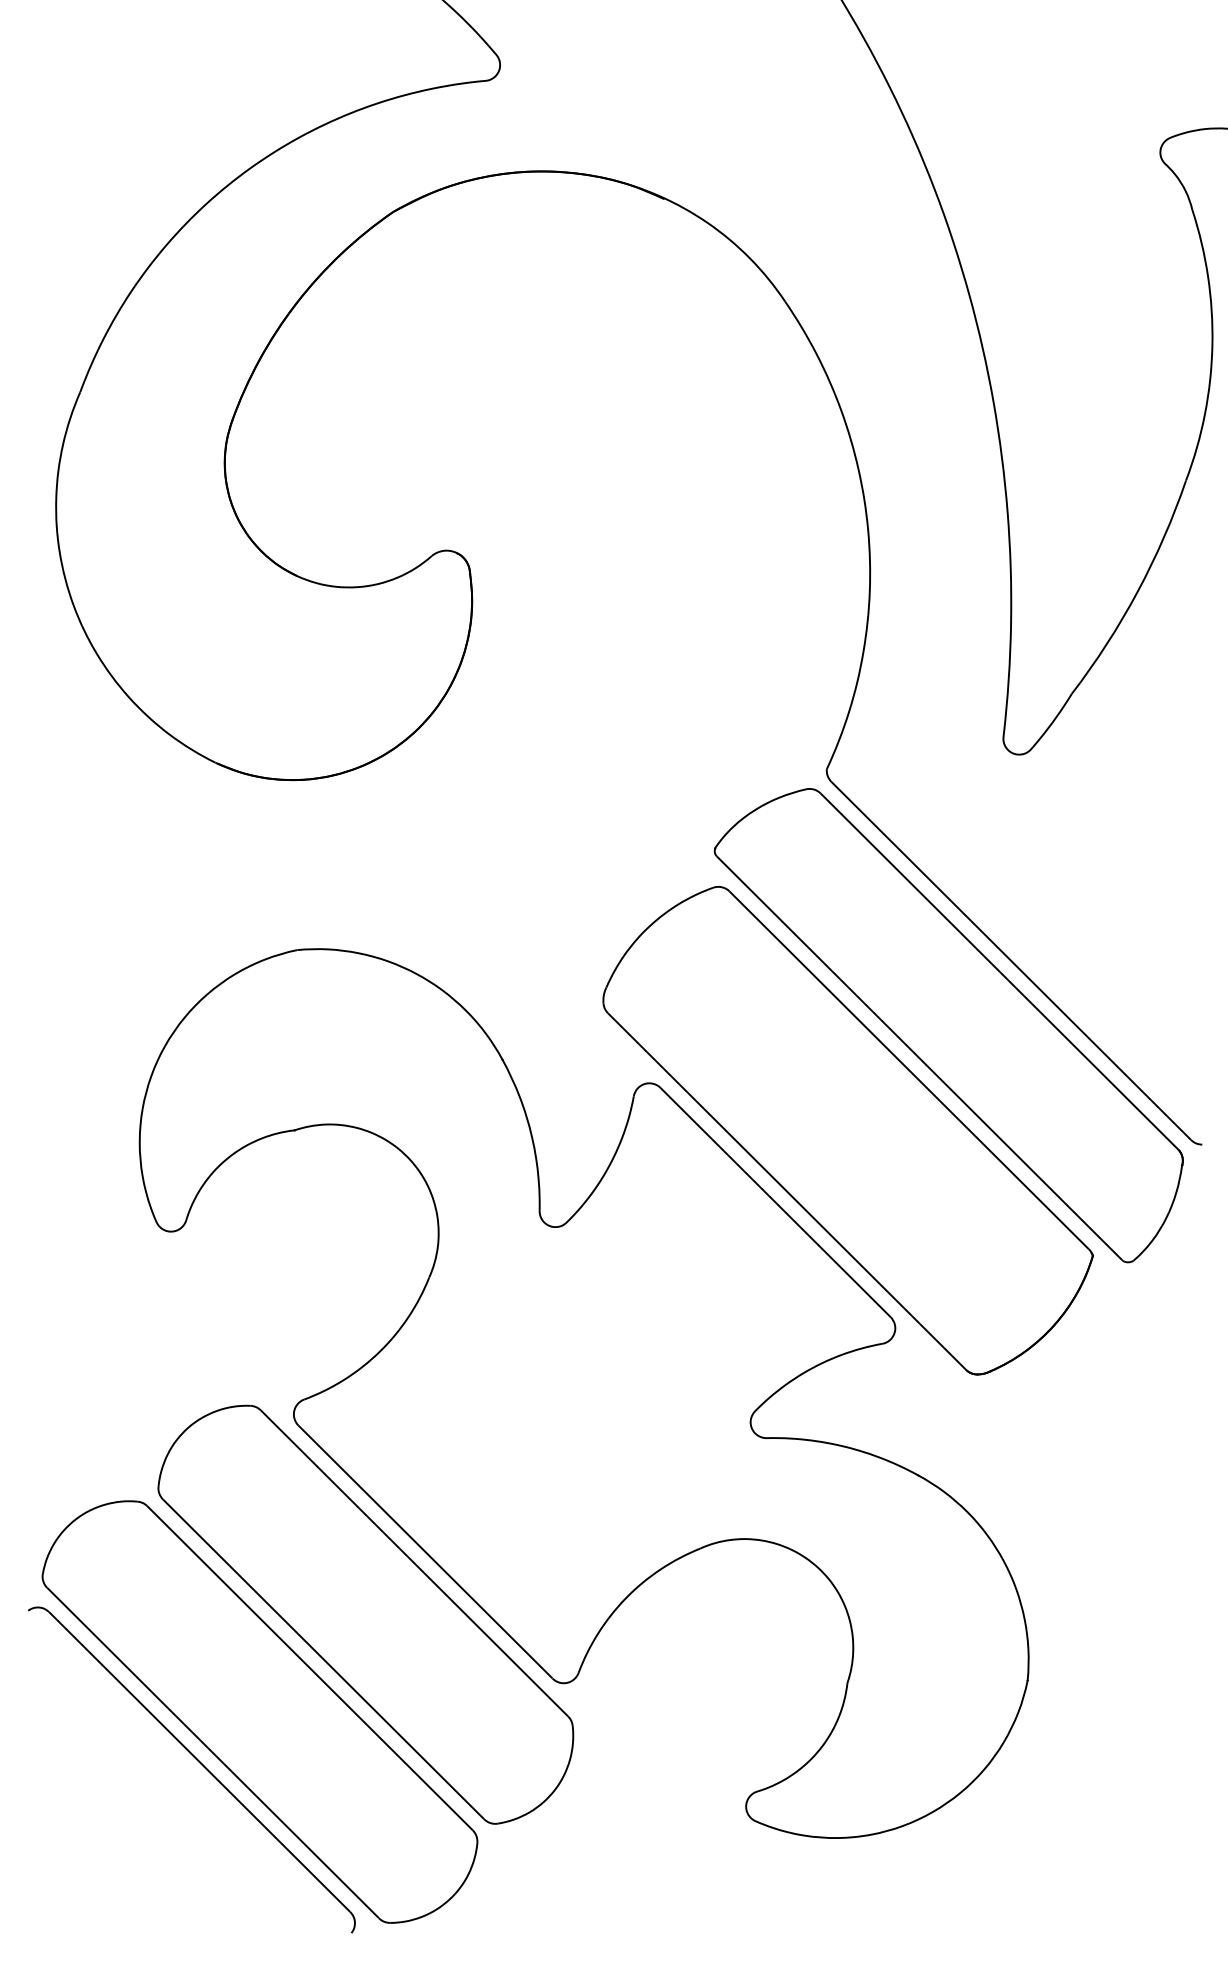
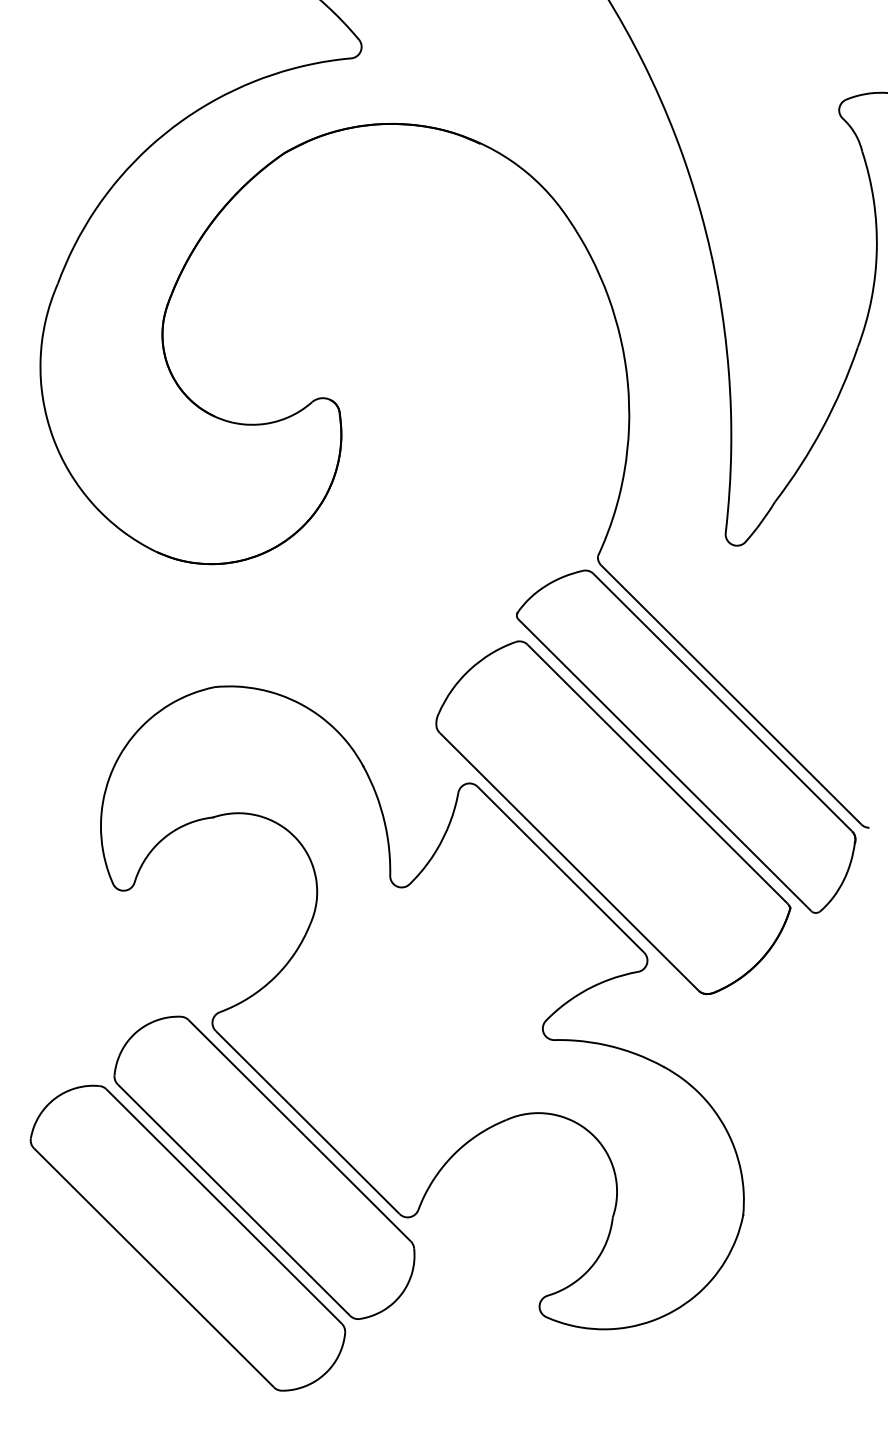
part: (198, 1762) -> (143, 1274), removed

